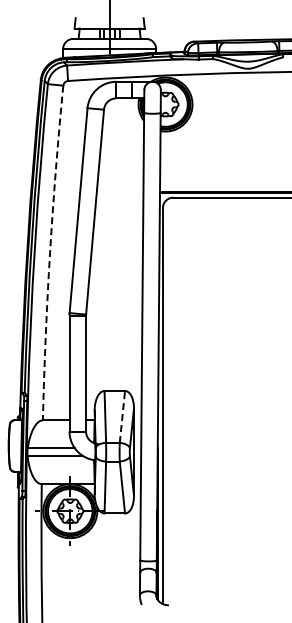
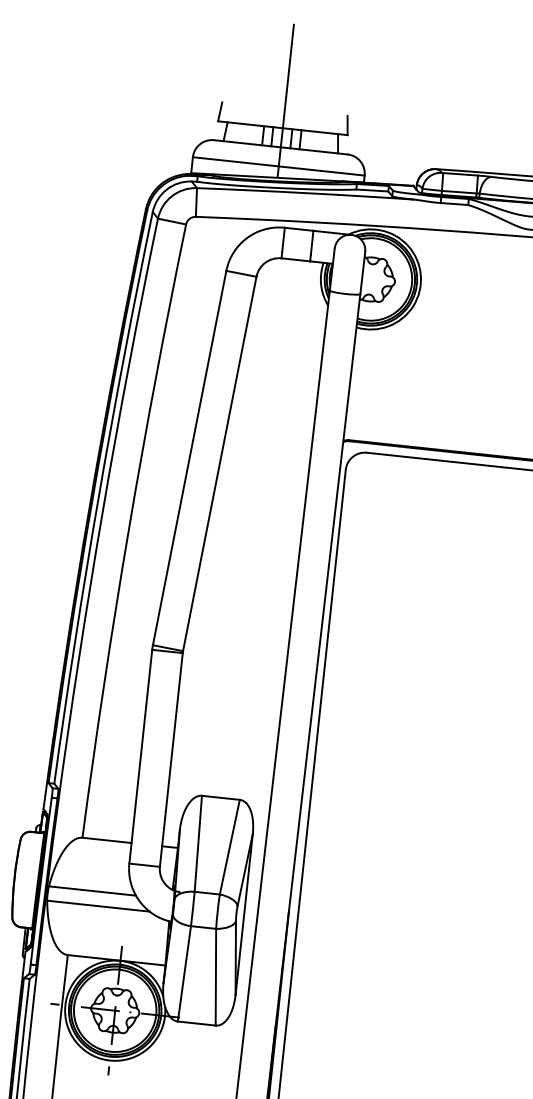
arc: (50, 252) -> (129, 529), dashed -> solid
line: (122, 416) -> (230, 846), dashed -> solid

